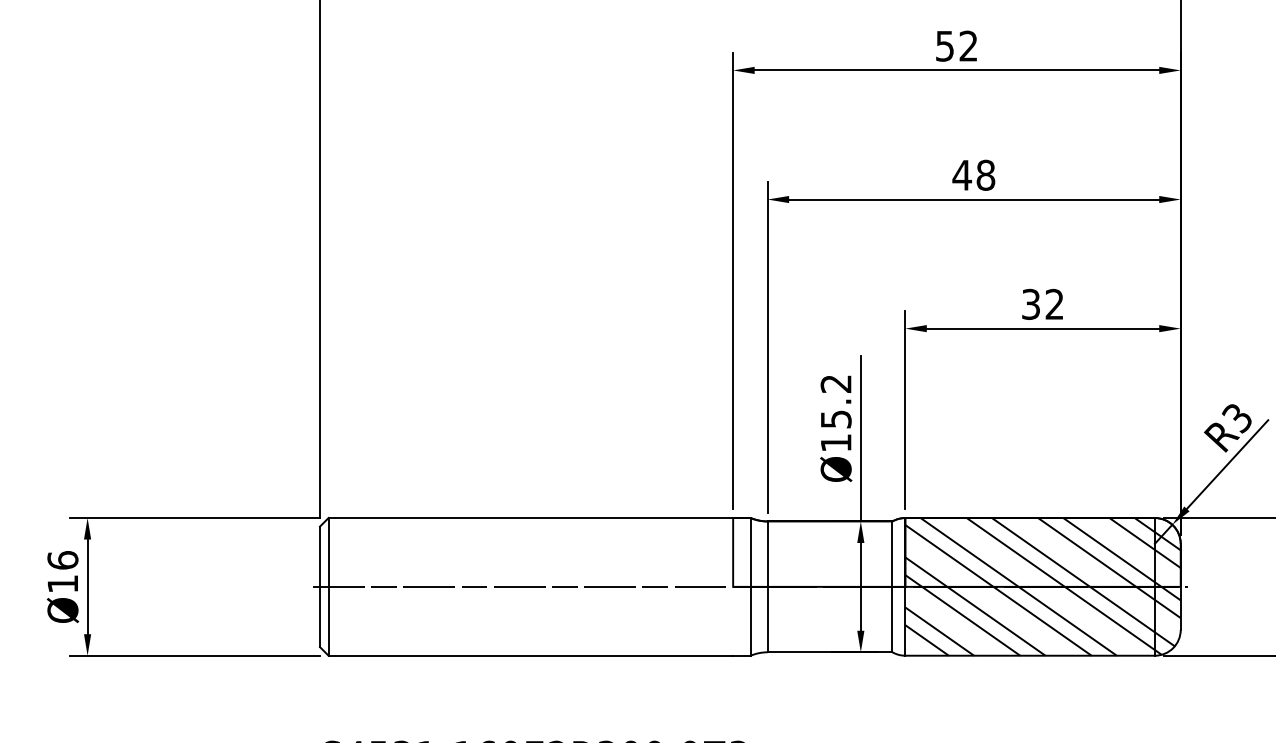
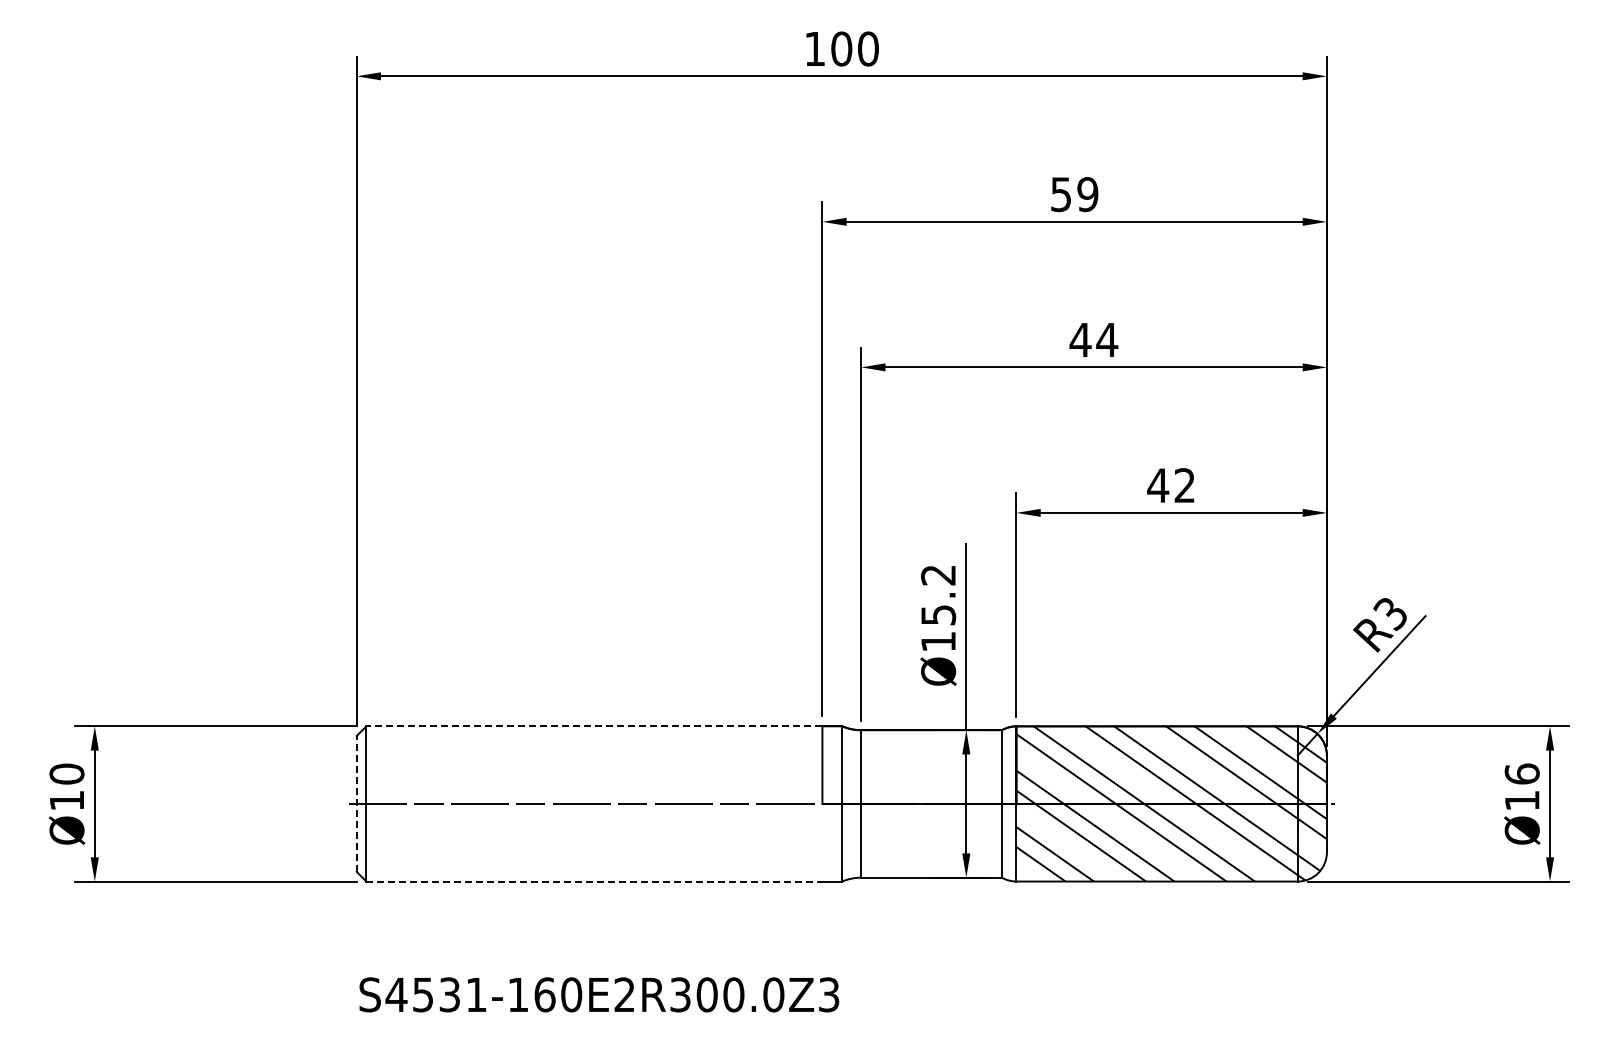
text: (968, 46) -> (1087, 194), 52 -> 59
text: (986, 174) -> (1107, 339), 48 -> 44
text: (1031, 304) -> (1158, 485), 32 -> 42
line: (530, 518) -> (594, 726), solid -> dashed
text: (62, 559) -> (66, 773), Ø16 -> Ø10
line: (319, 586) -> (356, 803), solid -> dashed
line: (530, 655) -> (594, 881), solid -> dashed

